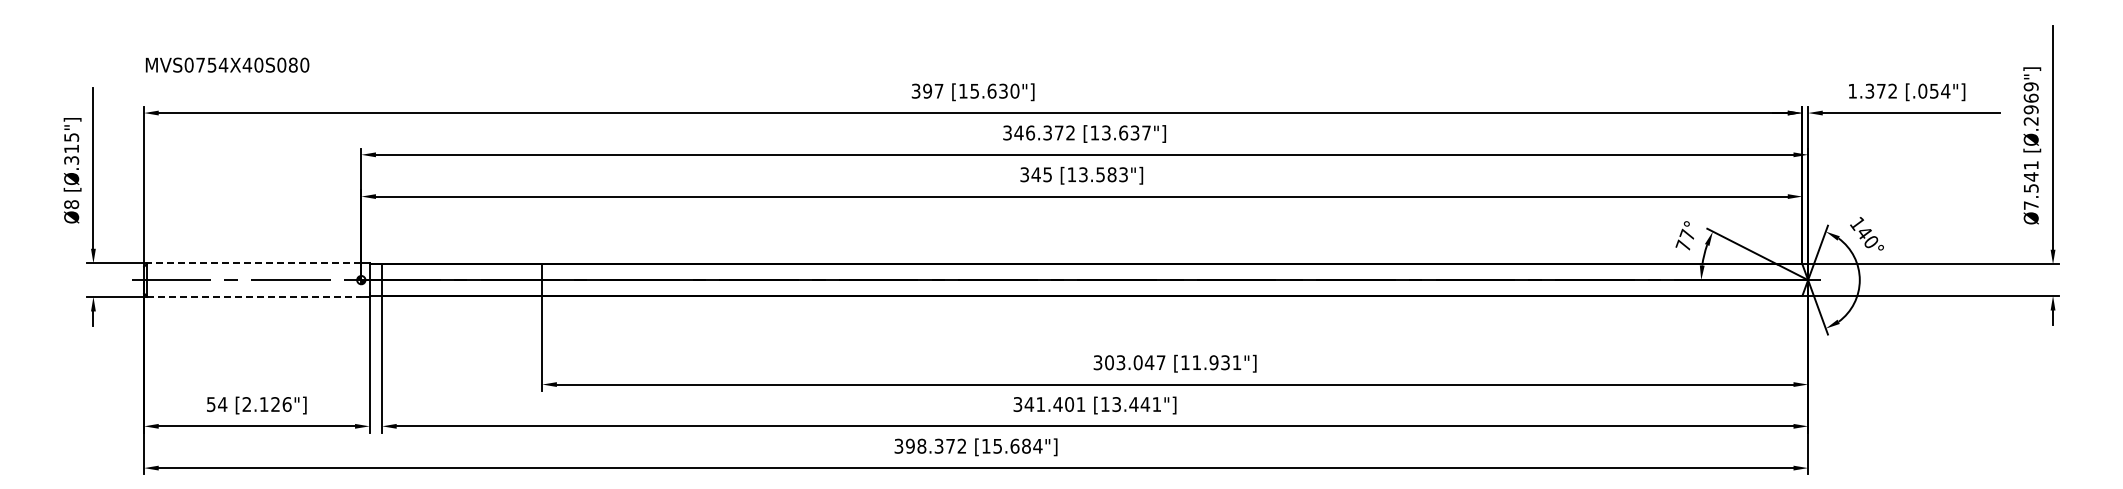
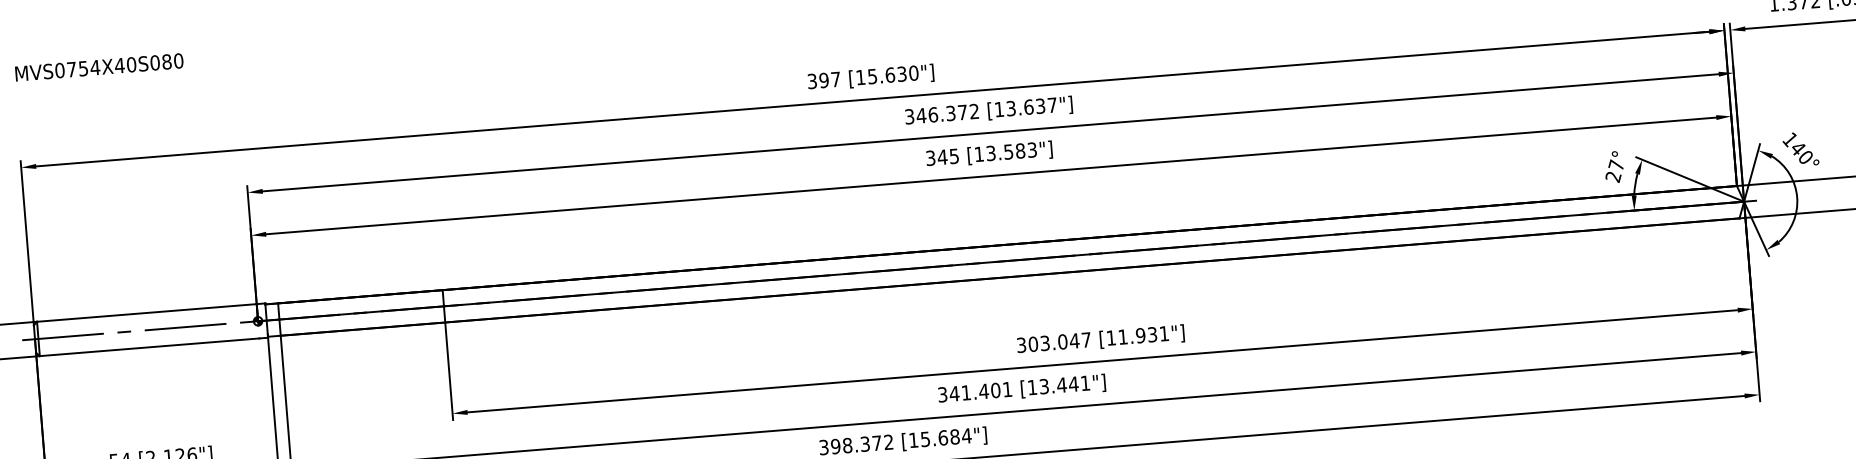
text: (227, 64) -> (99, 66), moved
text: (1683, 245) -> (1613, 176), 77° -> 27°
line: (254, 263) -> (147, 313), dashed -> solid
line: (254, 296) -> (149, 346), dashed -> solid

